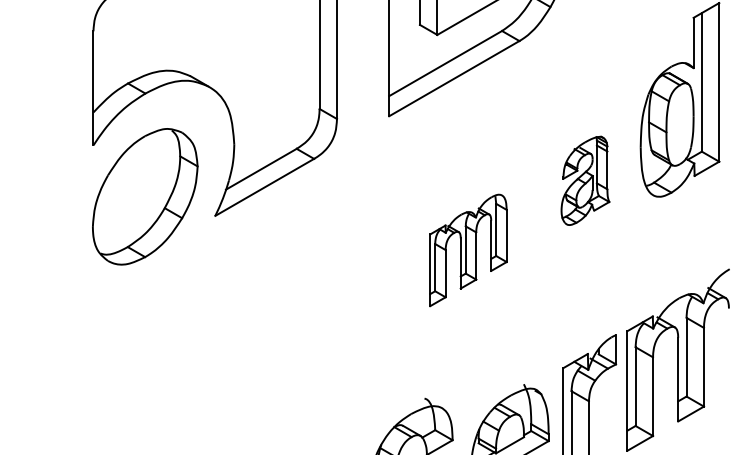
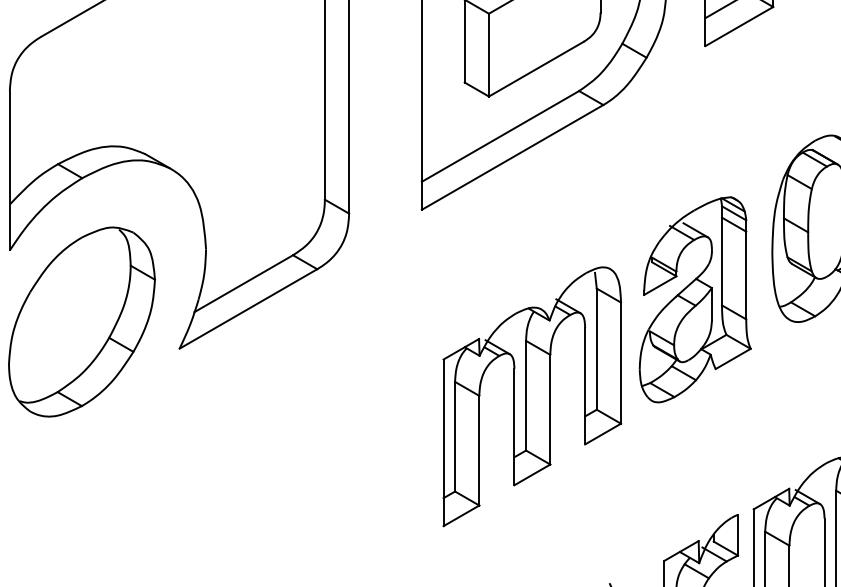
part: (585, 180) -> (695, 299), size x1.67
part: (468, 250) -> (532, 396), size x1.67

